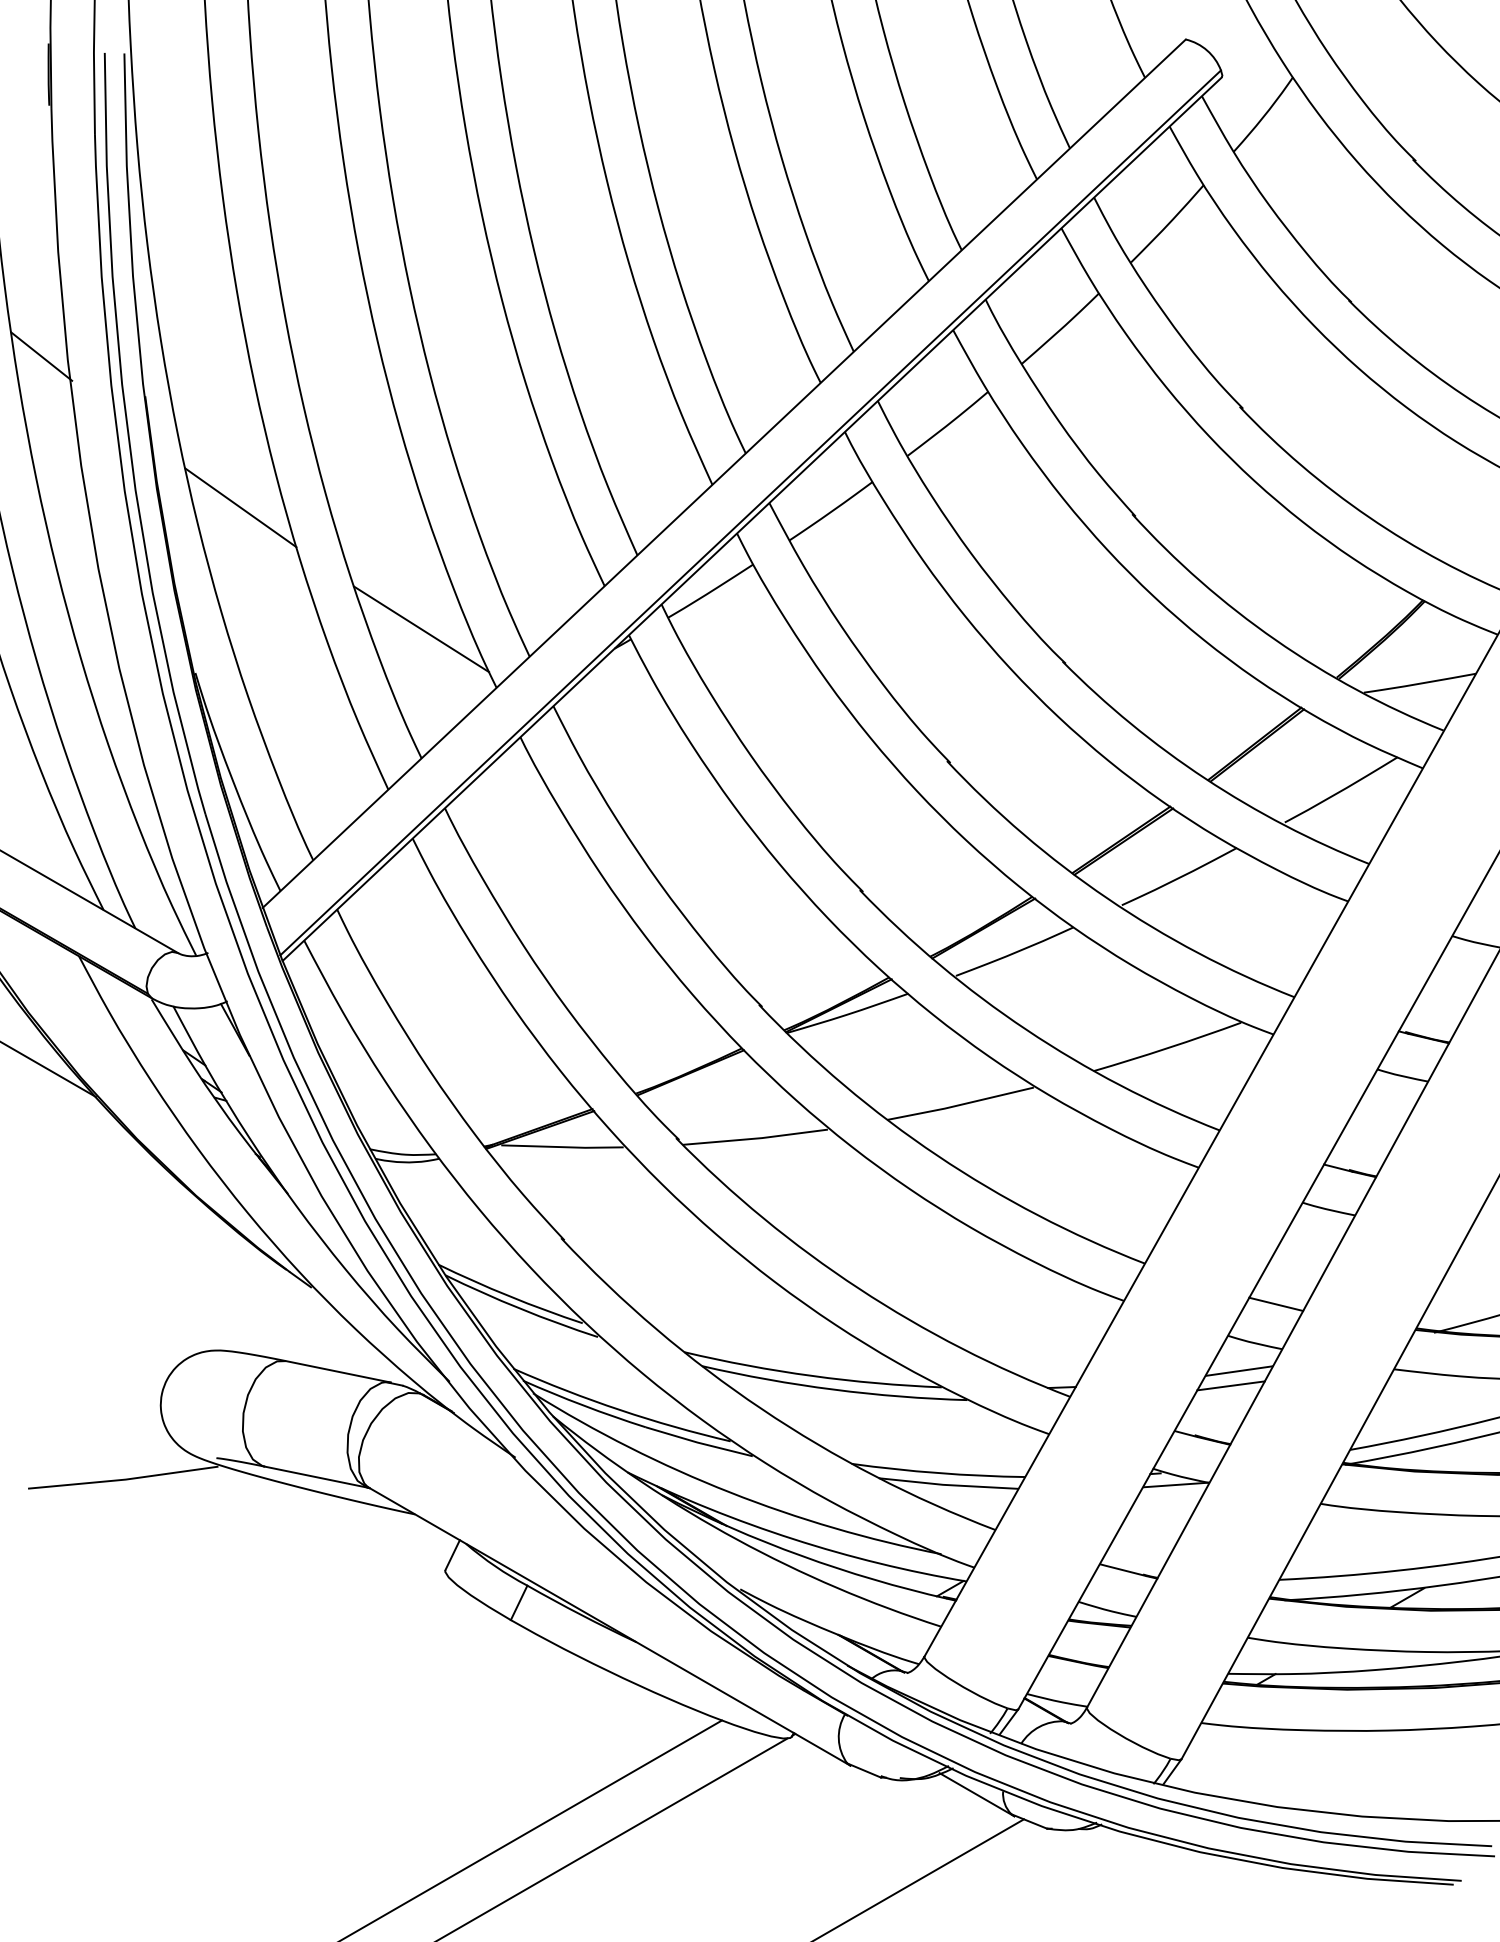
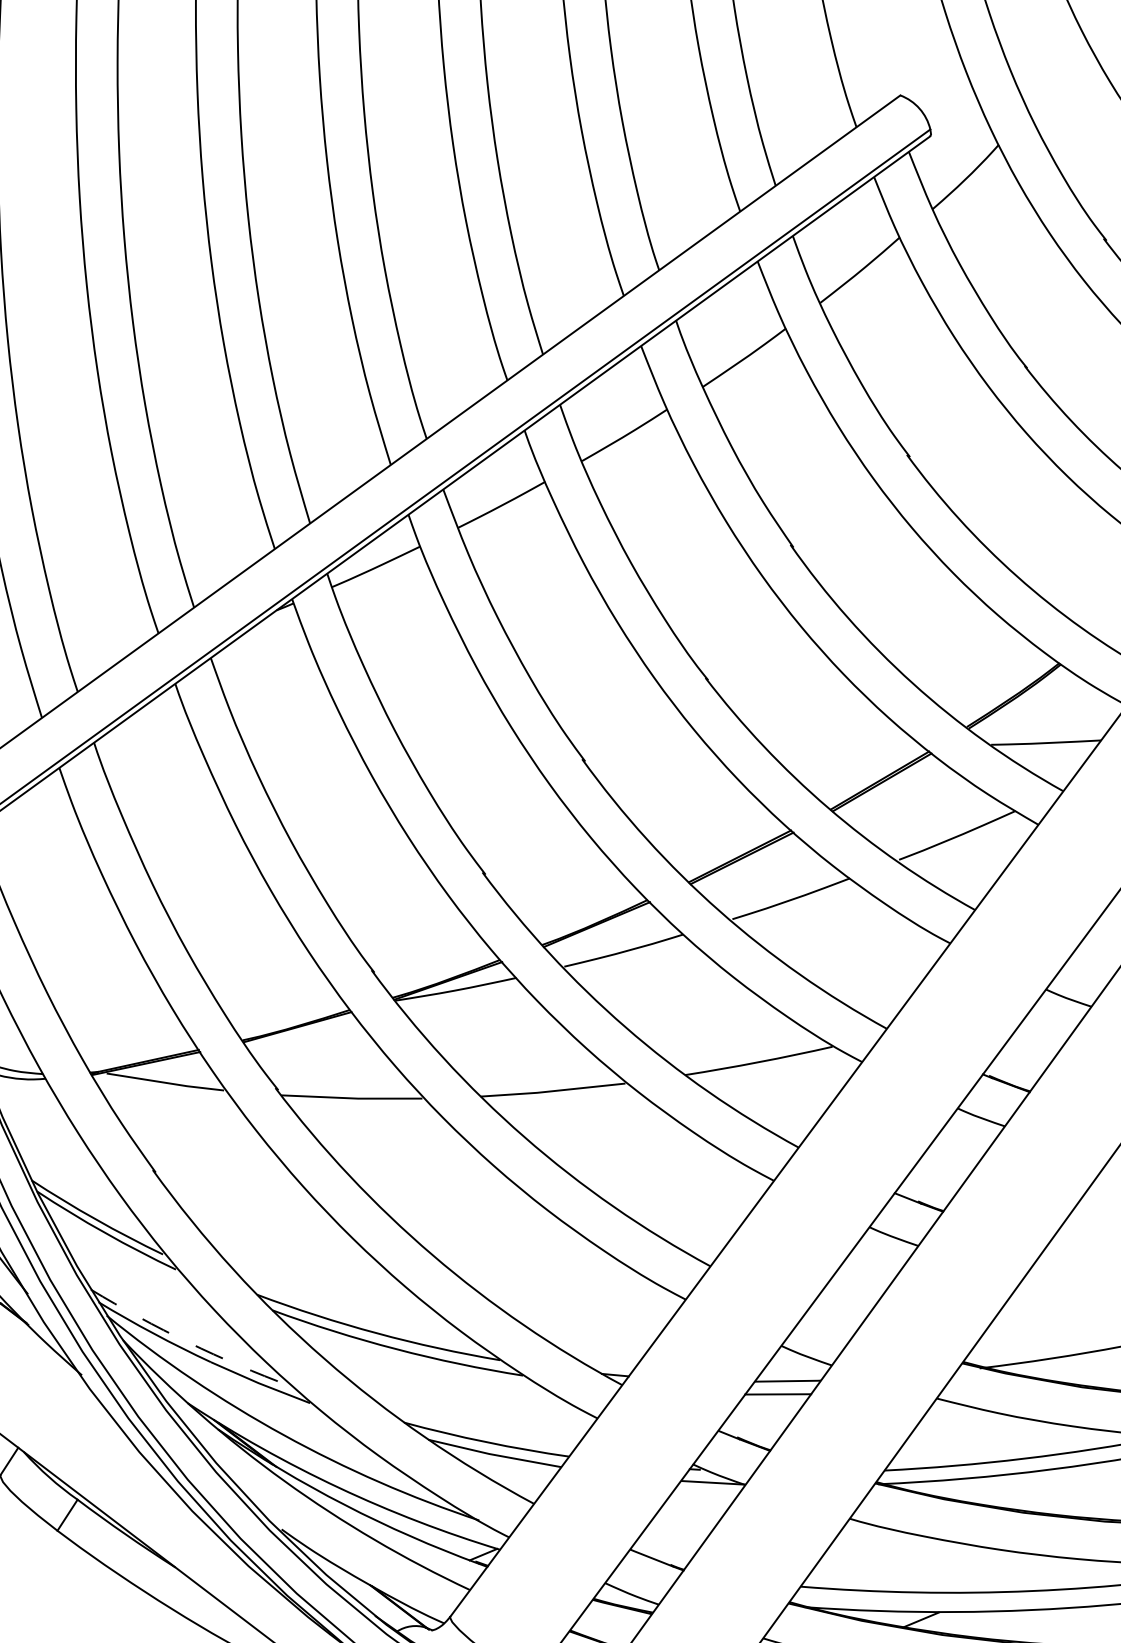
line: (421, 629) -> (93, 568), removed
line: (1276, 1304) -> (831, 1321), removed
arc: (620, 1410) -> (188, 1342), solid -> dashed

